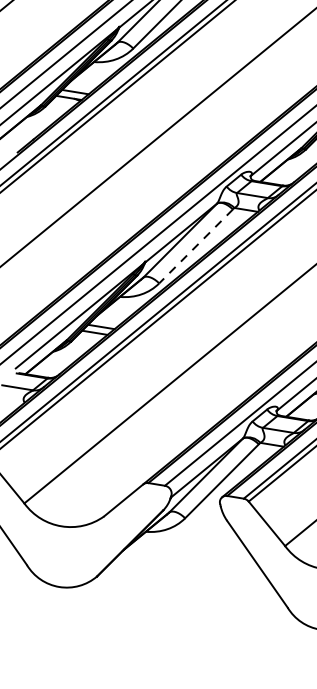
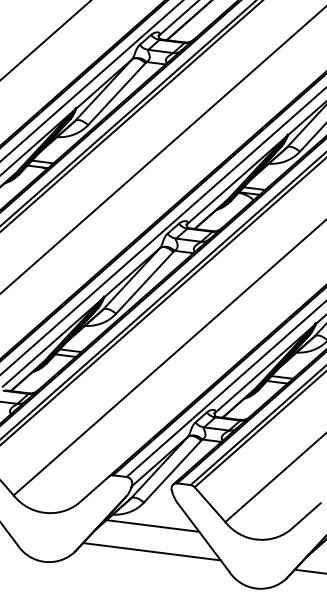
line: (195, 247) -> (144, 283), dashed -> solid
line: (194, 546) -> (152, 525), added
line: (192, 579) -> (151, 551), added

